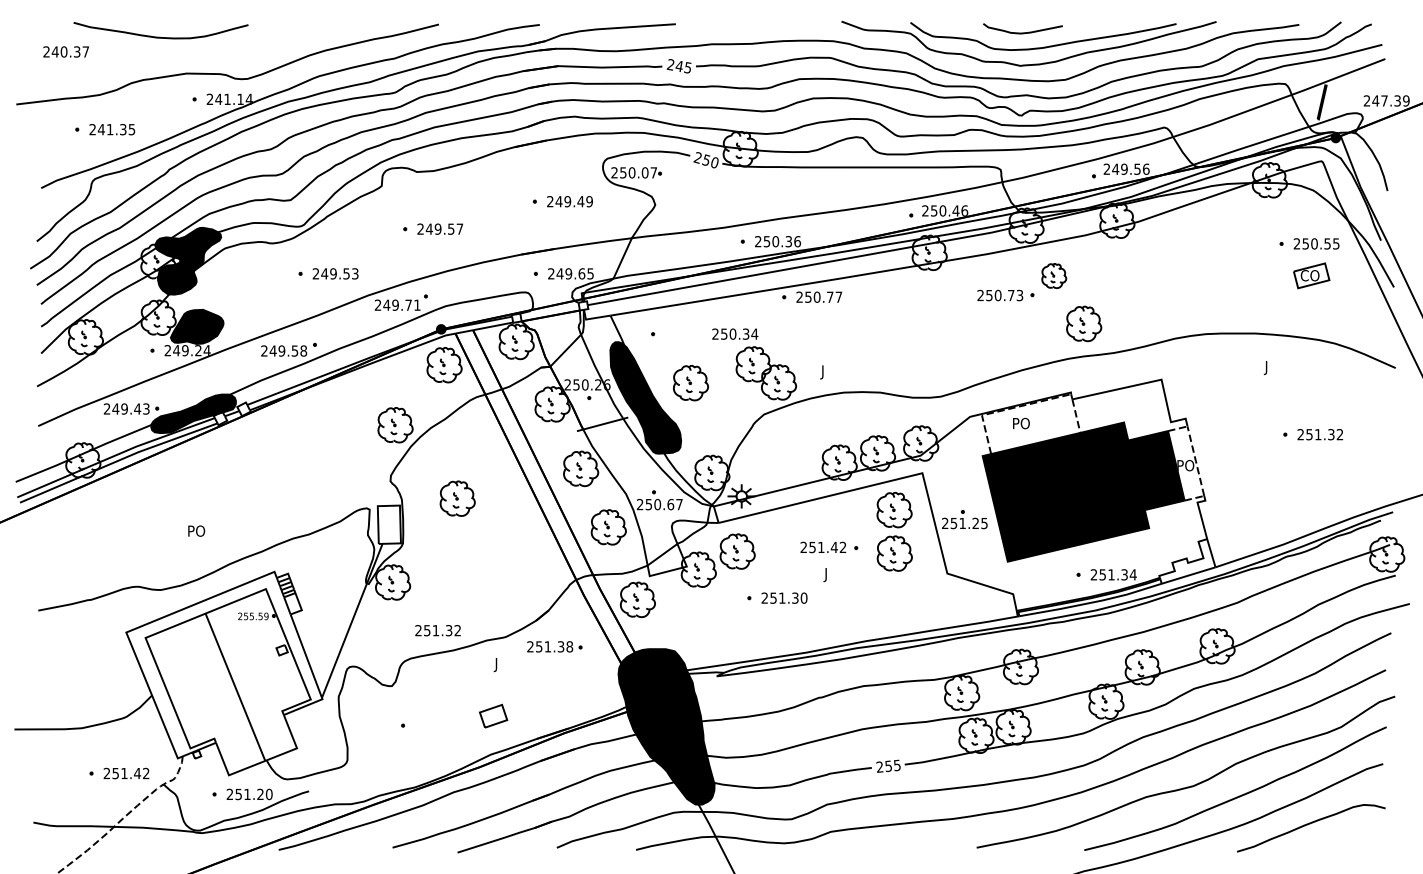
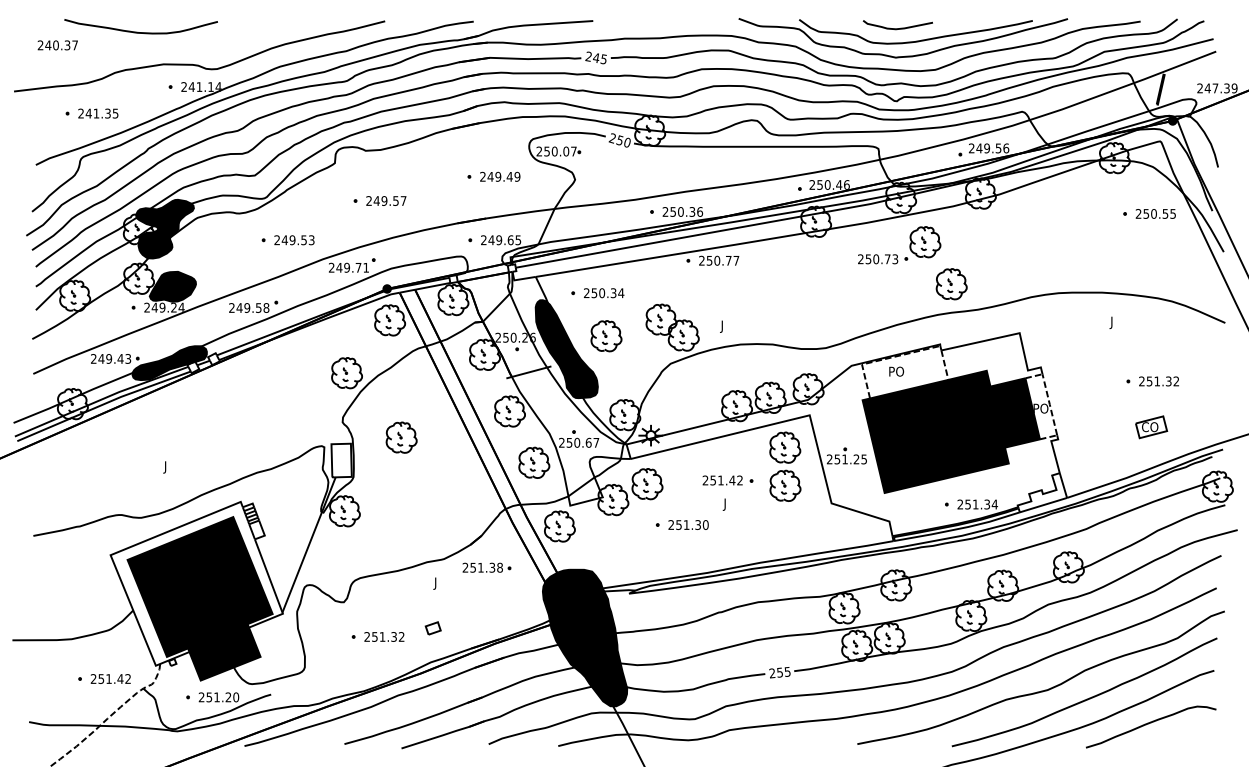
part: (1054, 275) -> (925, 241), size x1.43
part: (1311, 275) -> (1151, 426), moved
text: (735, 333) -> (604, 292), moved
text: (195, 532) -> (171, 467), PO -> J
text: (437, 630) -> (383, 636), moved
fill: (227, 682) -> (199, 599), added
part: (493, 715) -> (433, 628), size x0.62

